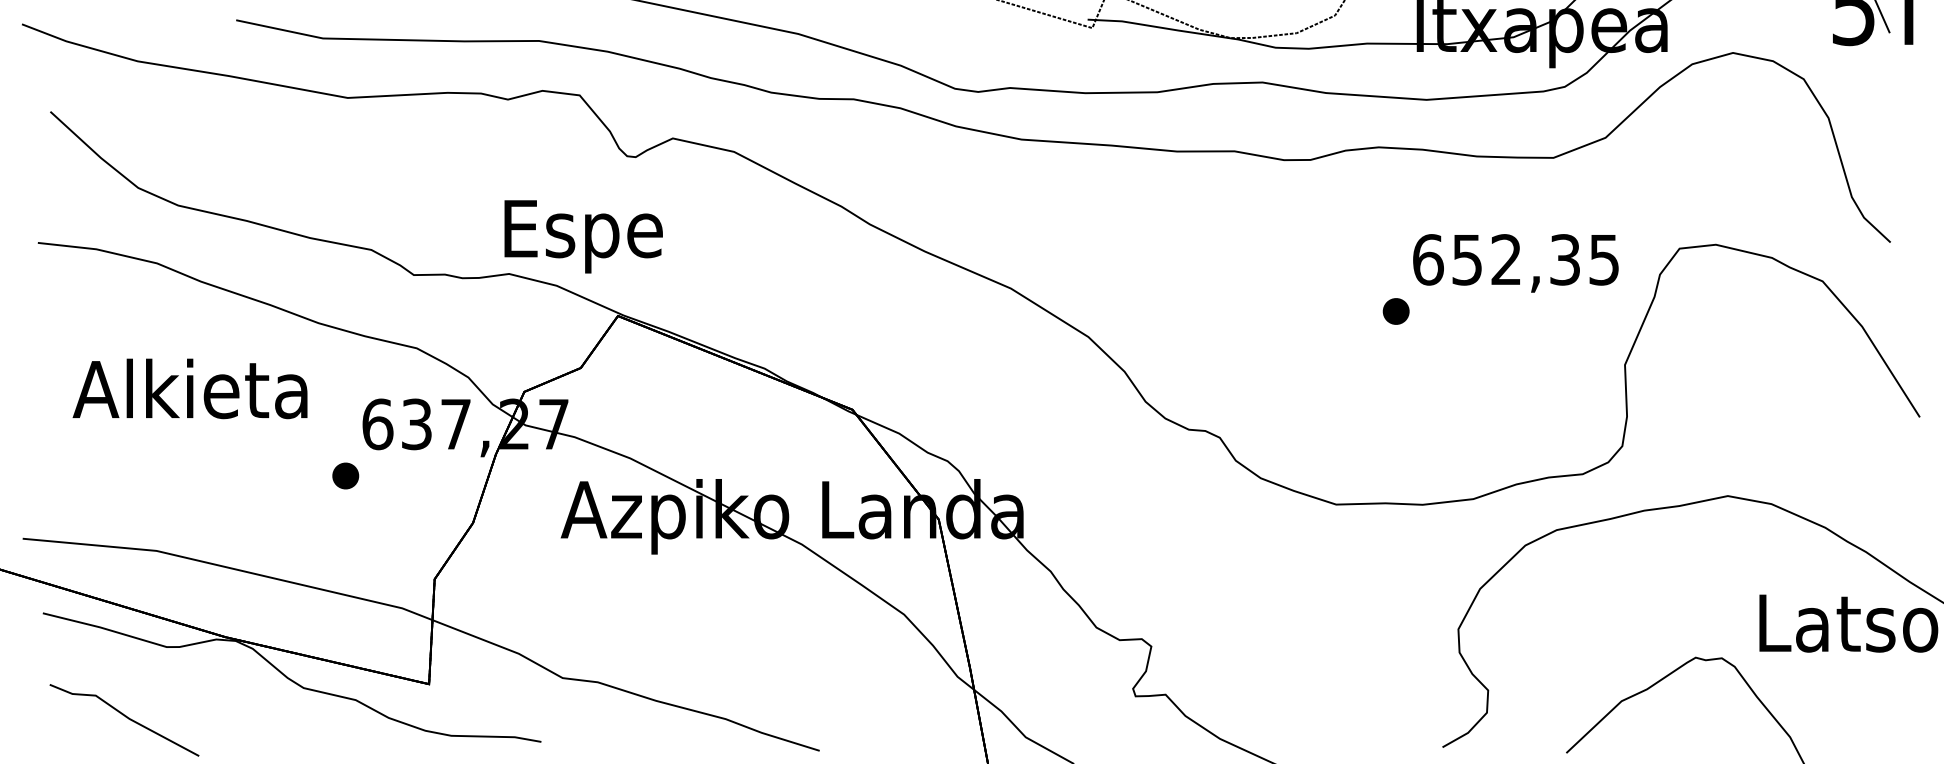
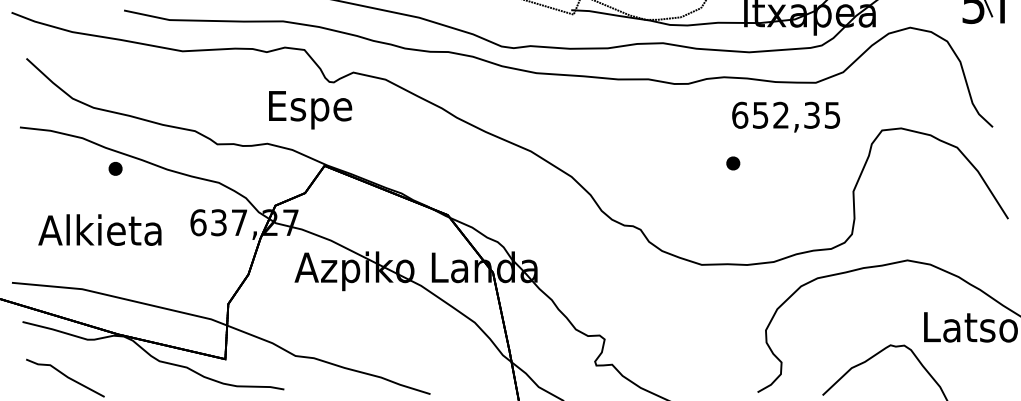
text: (583, 237) -> (310, 110), moved
text: (1516, 262) -> (786, 116), moved
text: (189, 387) -> (99, 229), moved
part: (345, 475) -> (115, 168), moved

